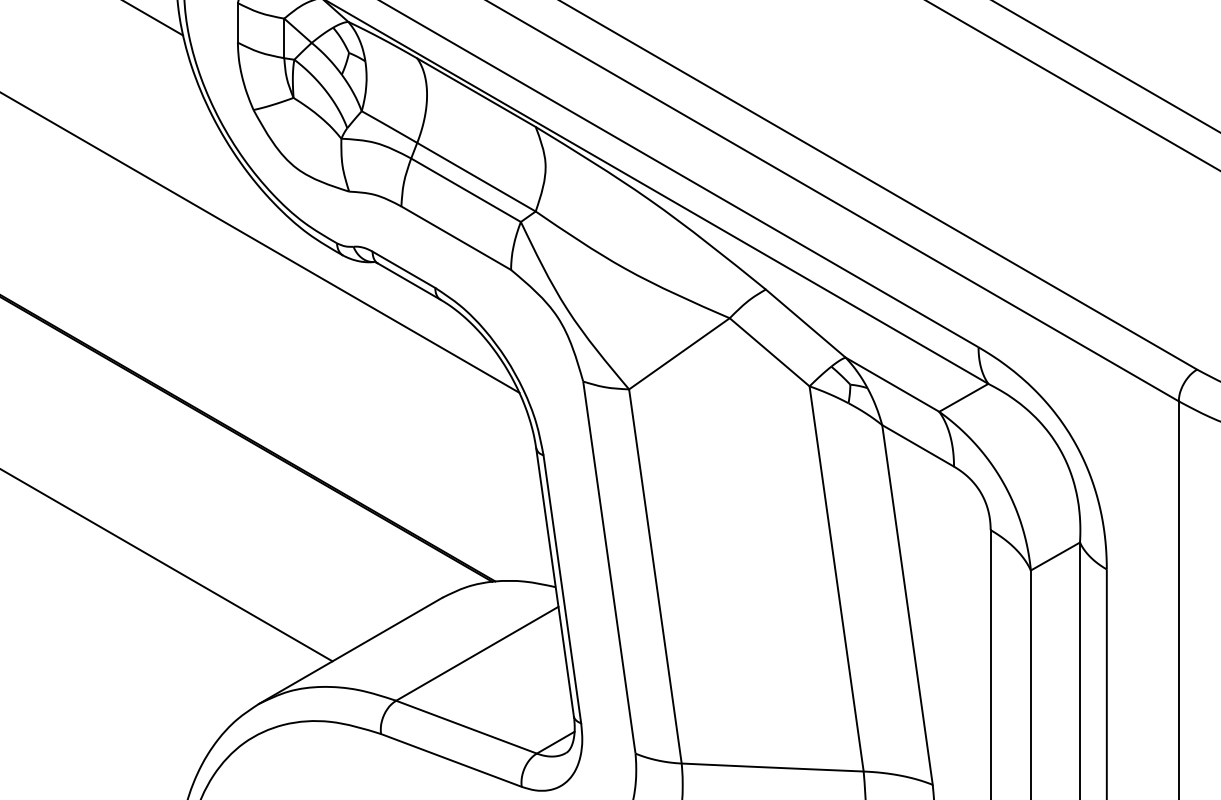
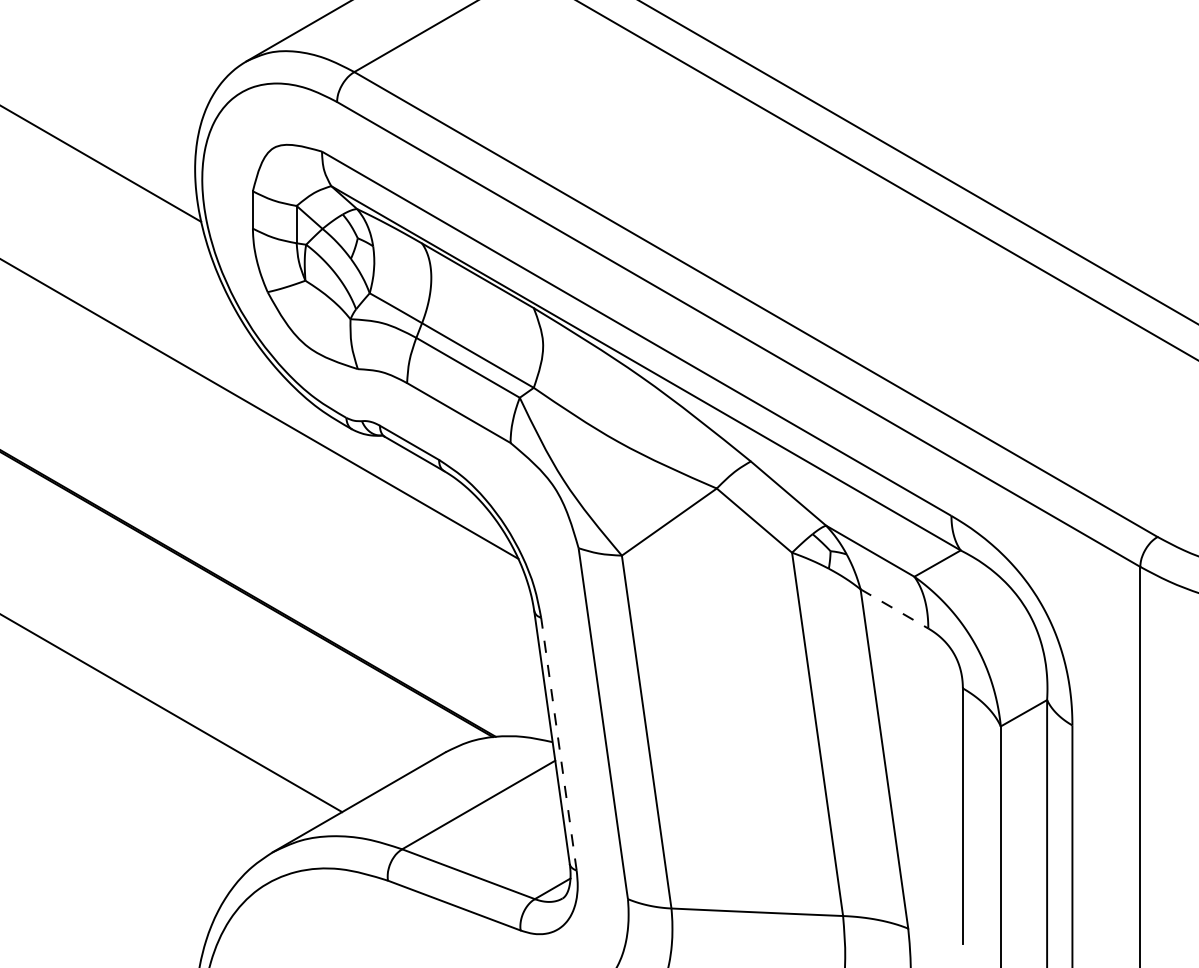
line: (918, 446) -> (894, 609), solid -> dashed
line: (561, 589) -> (558, 744), solid -> dashed

